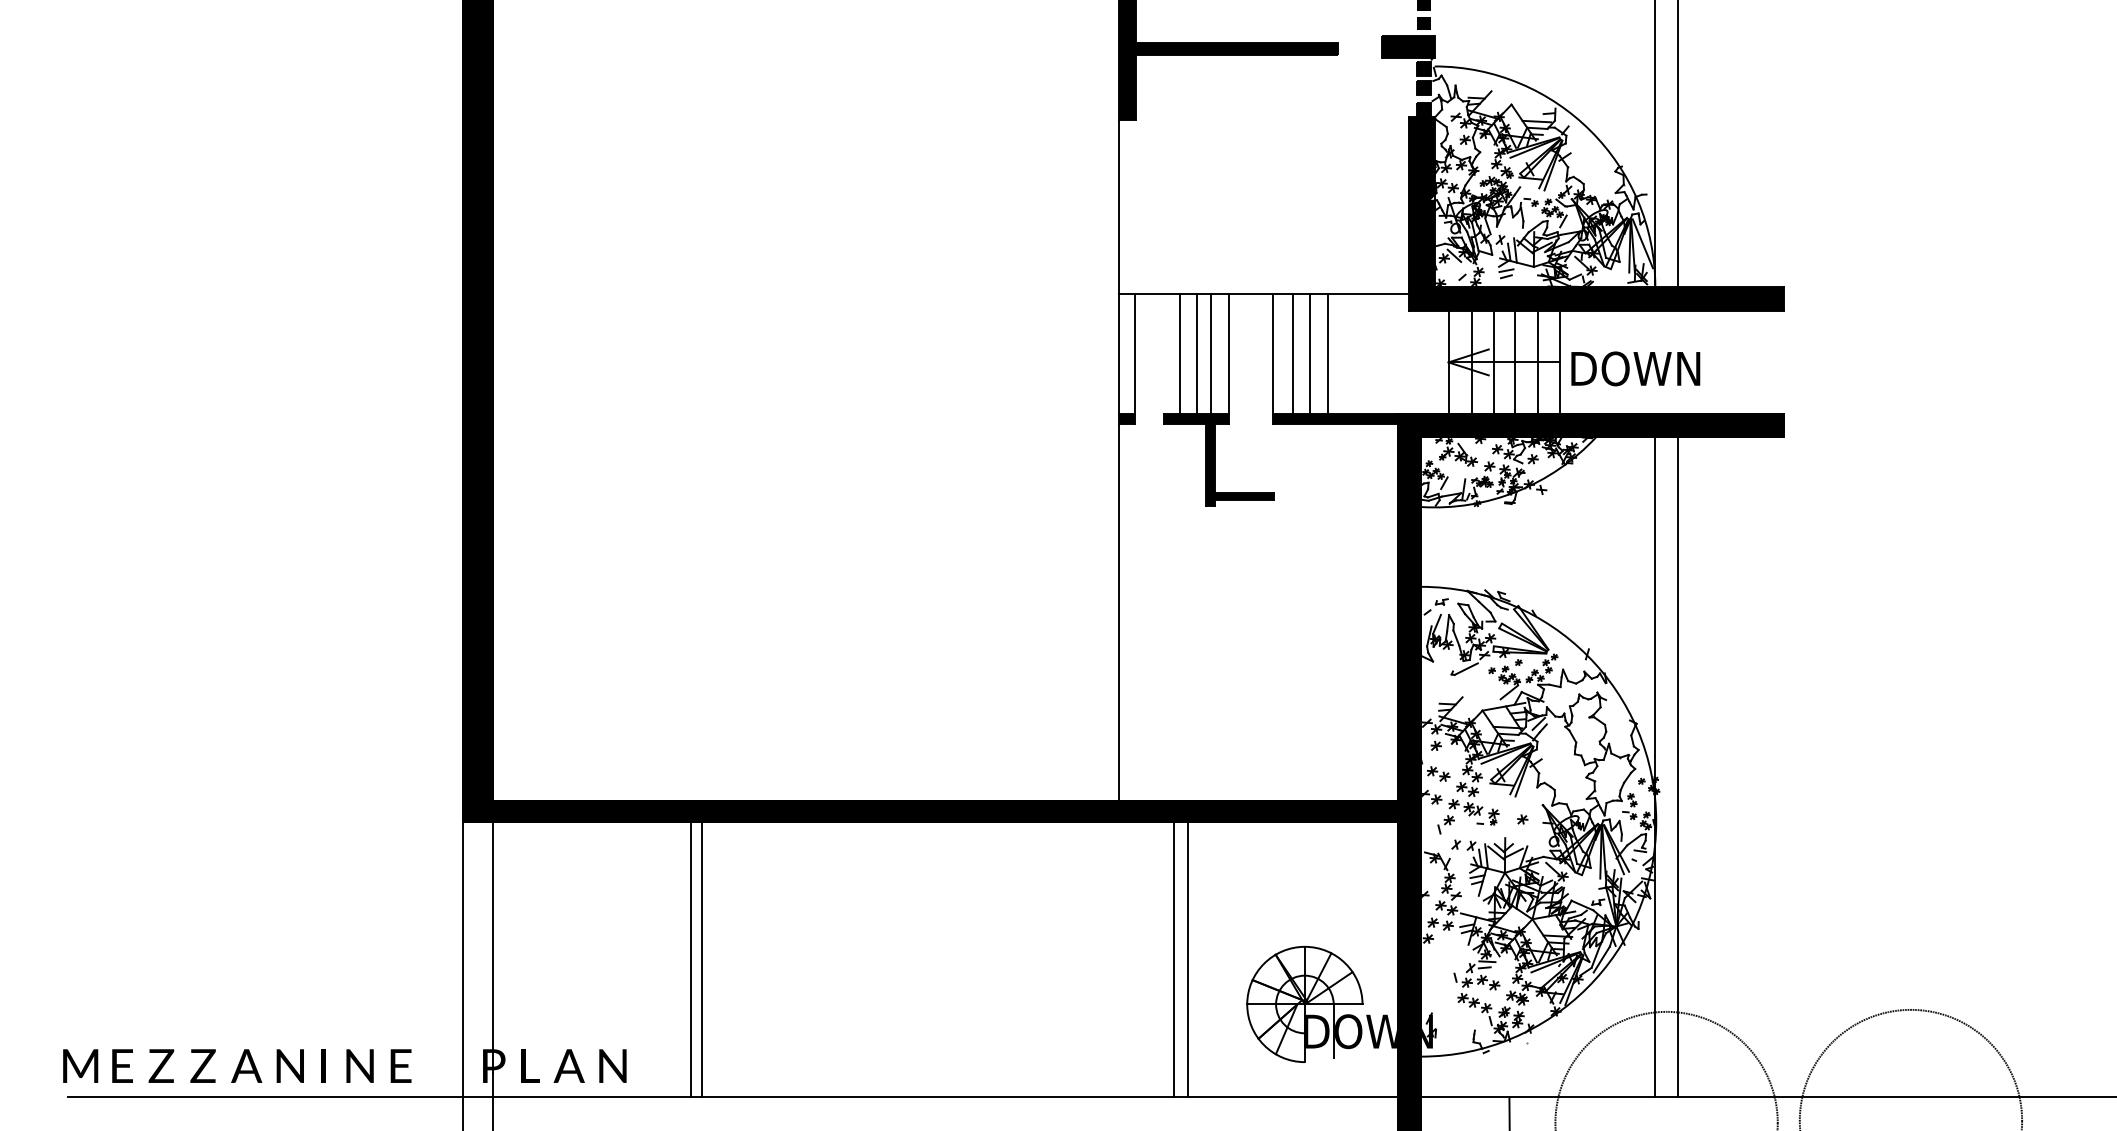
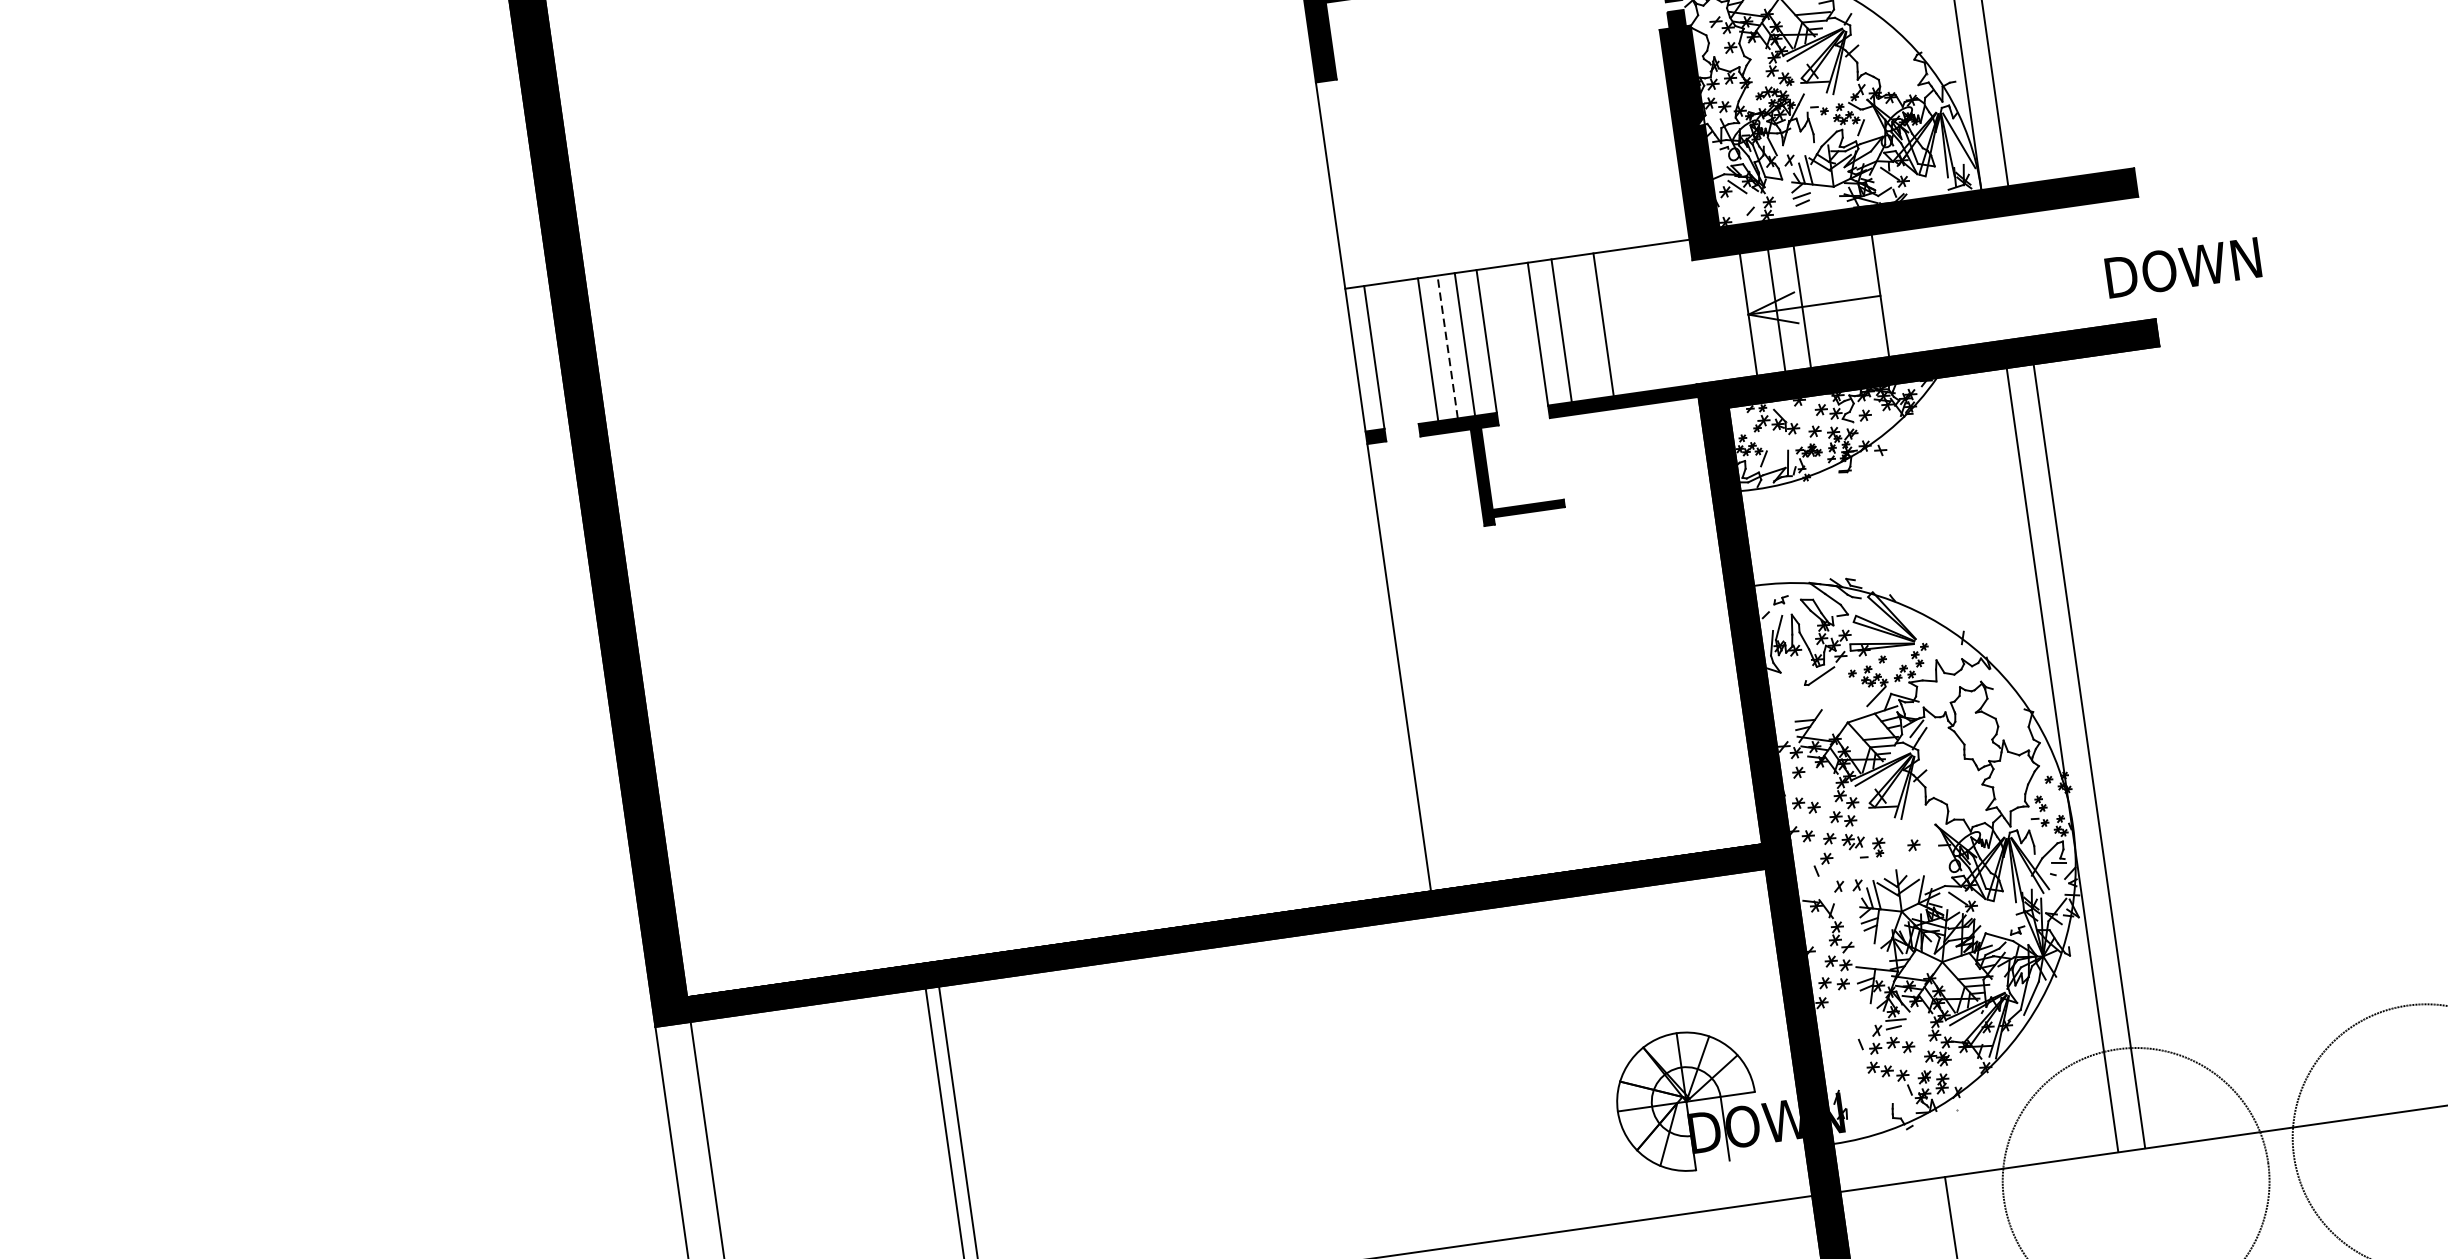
line: (1196, 353) -> (1447, 346), solid -> dashed
line: (1310, 353) -> (1582, 327), removed
line: (1515, 361) -> (1827, 302), removed
line: (1537, 361) -> (1854, 298), removed
text: (1635, 368) -> (2182, 267), moved
line: (1174, 959) -> (1523, 1070), removed
line: (1187, 959) -> (1539, 1068), removed

